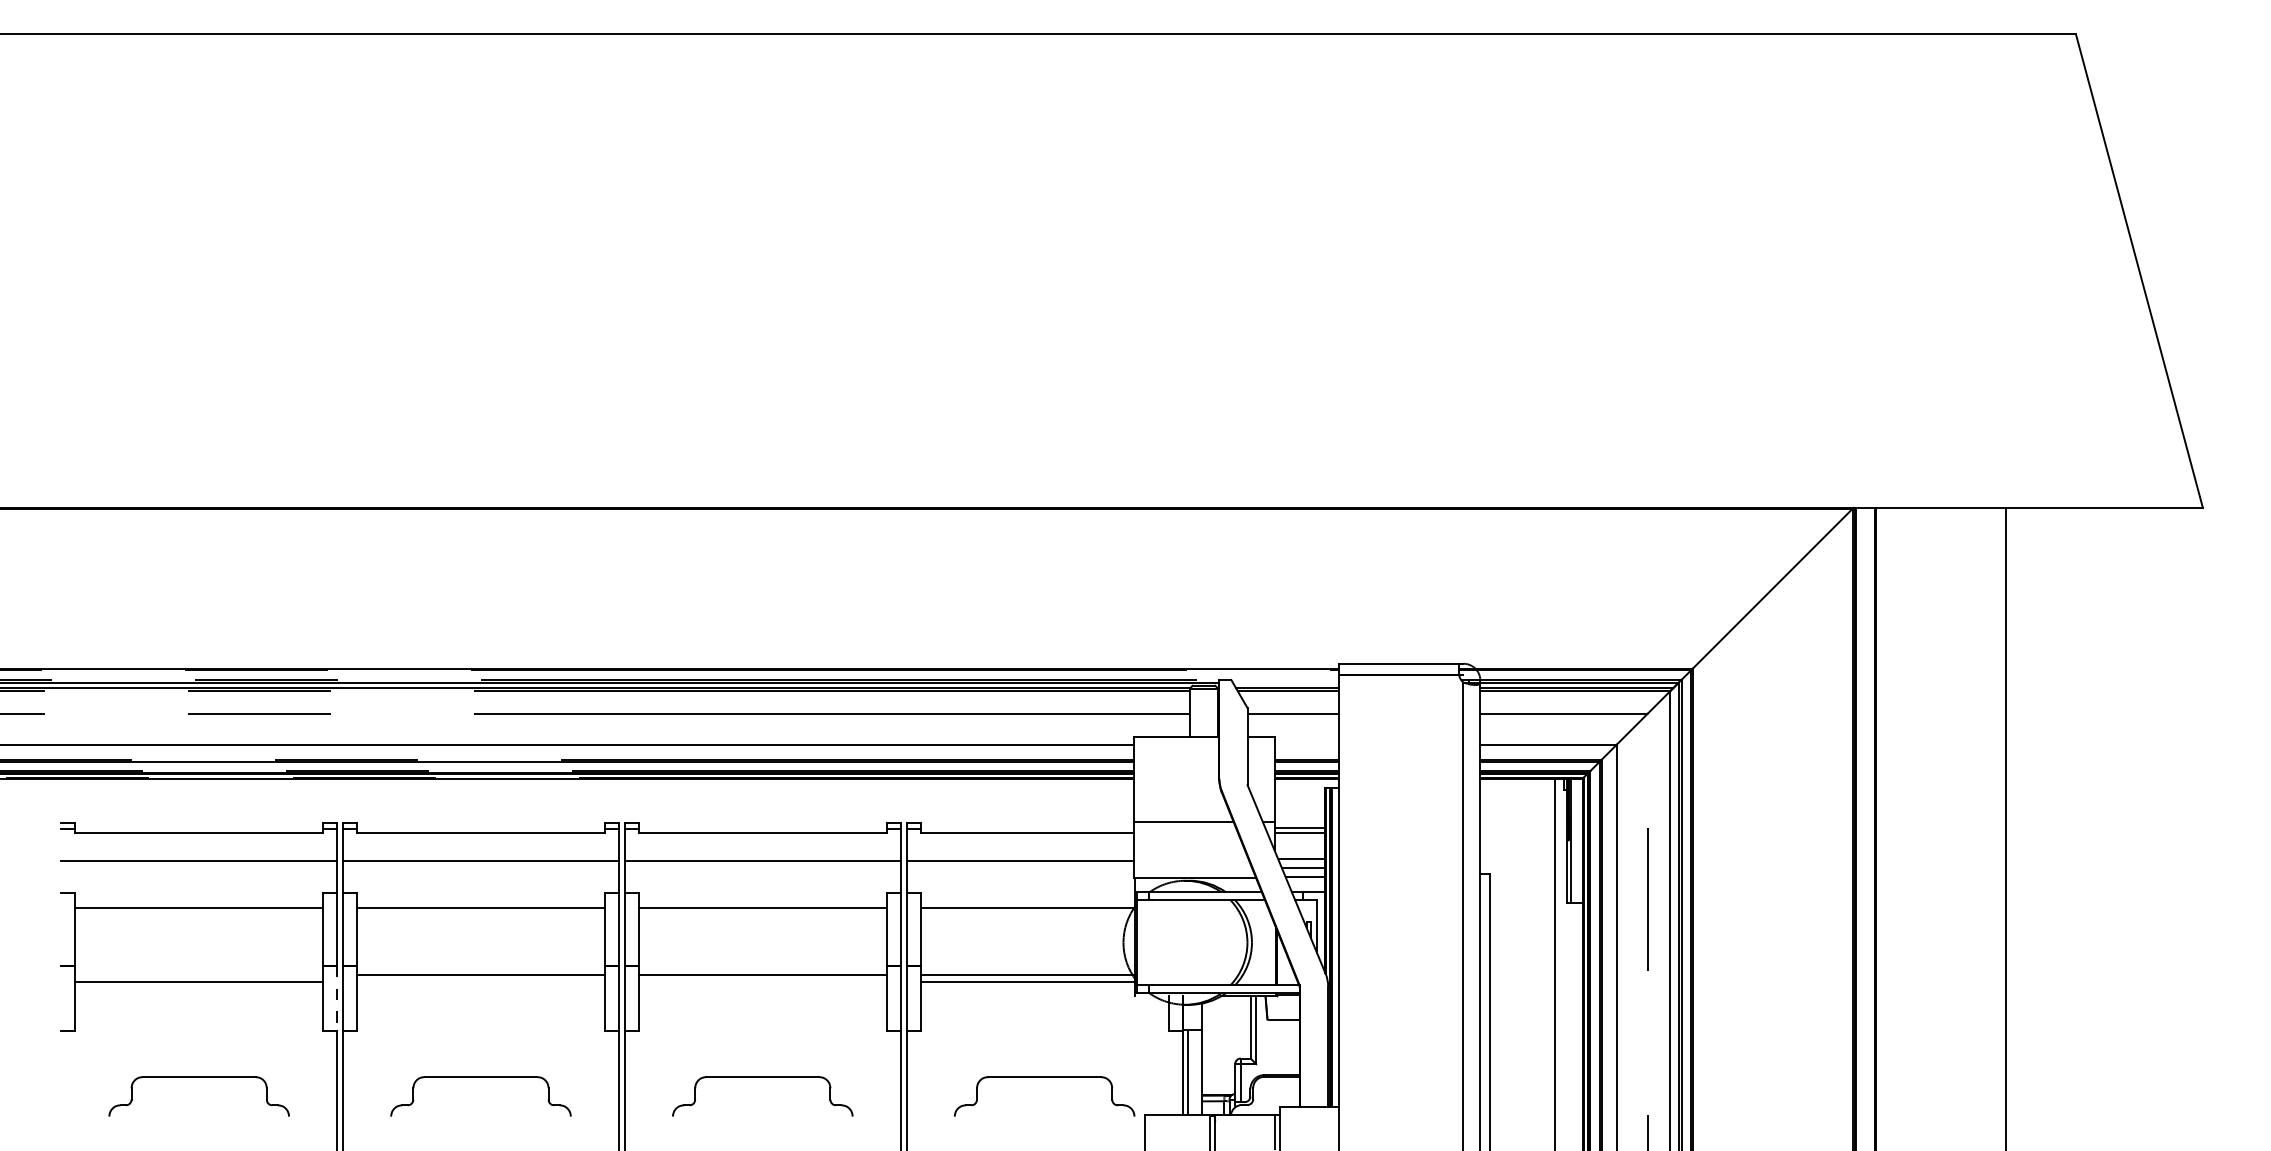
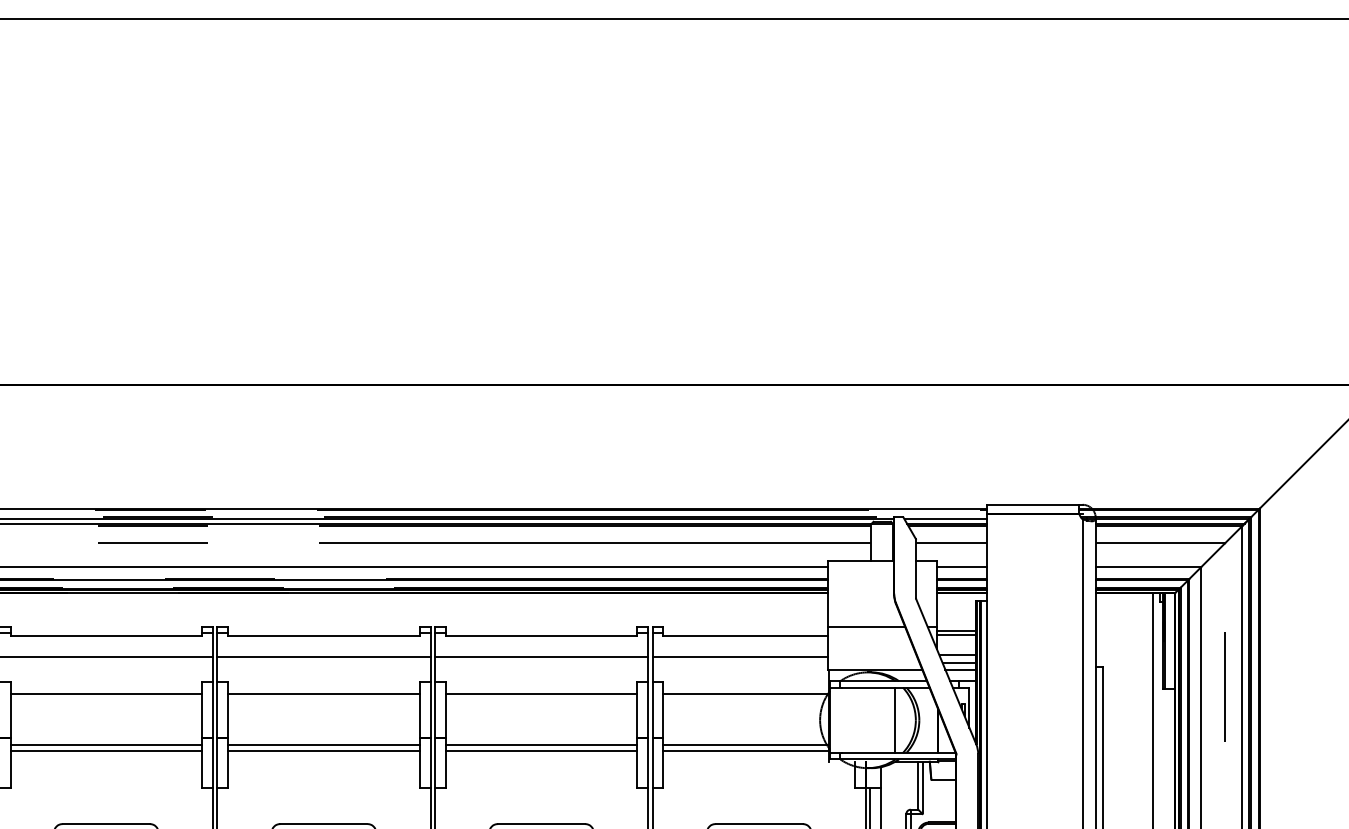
line: (1285, 682) -> (945, 519), added
line: (1306, 744) -> (961, 567), added
line: (1221, 942) -> (895, 720), added
line: (199, 974) -> (106, 744), added
line: (481, 981) -> (324, 750), added
line: (762, 981) -> (541, 750), added
line: (337, 999) -> (213, 764), dashed -> solid

